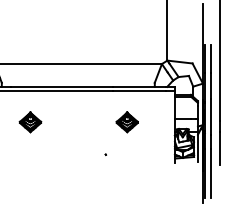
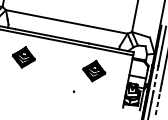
line: (211, 116) -> (156, 78), solid -> dashed
part: (30, 122) -> (23, 57), size x1.4
part: (126, 122) -> (93, 71), size x1.4
line: (220, 147) -> (158, 102), solid -> dashed

